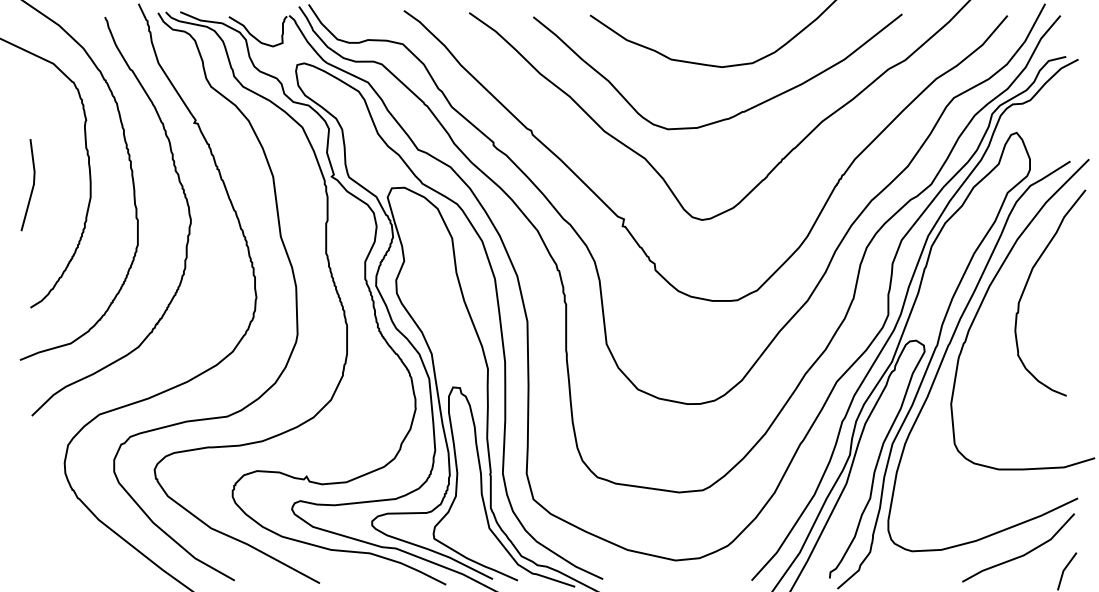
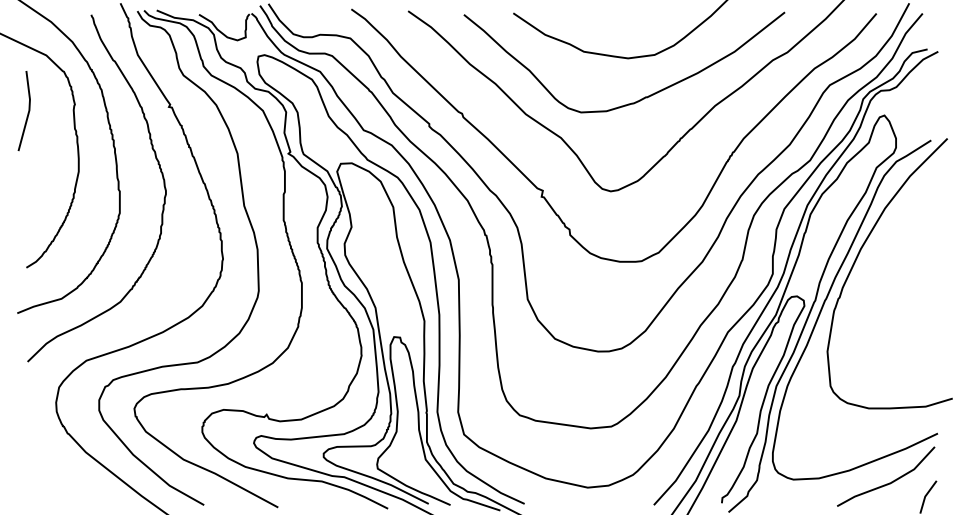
line: (31, 186) -> (27, 112), moved
curve: (1028, 283) -> (894, 246), removed

